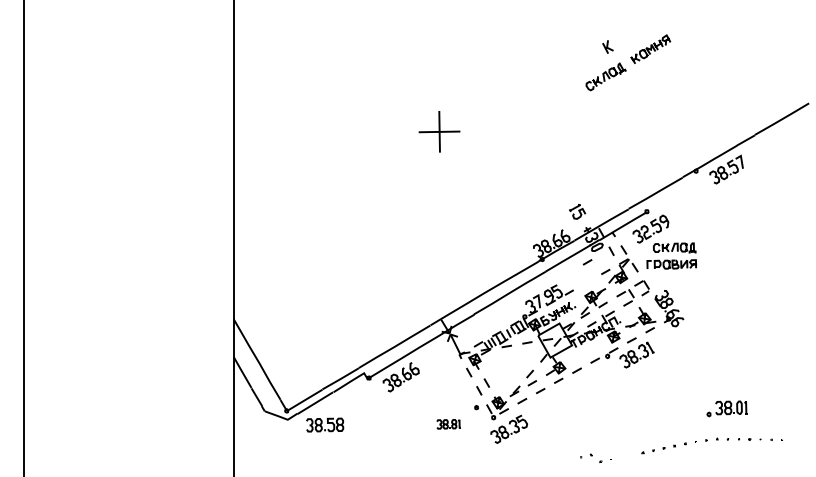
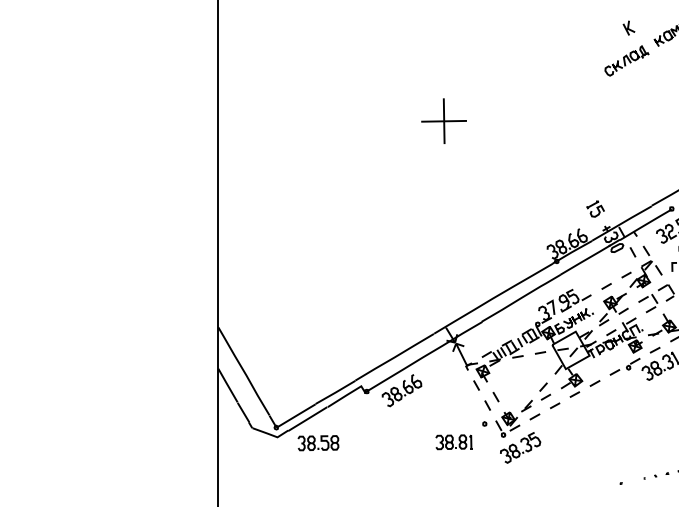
line: (587, 262) -> (606, 286), moved
part: (448, 424) -> (453, 442), size x1.43
part: (586, 455) -> (650, 476), moved

